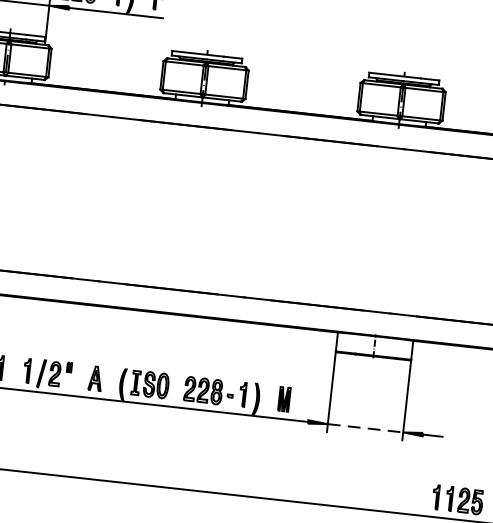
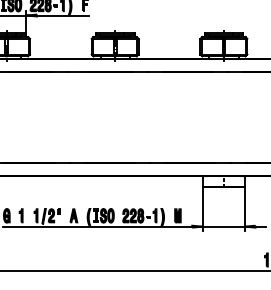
line: (364, 427) -> (223, 226), dashed -> solid

